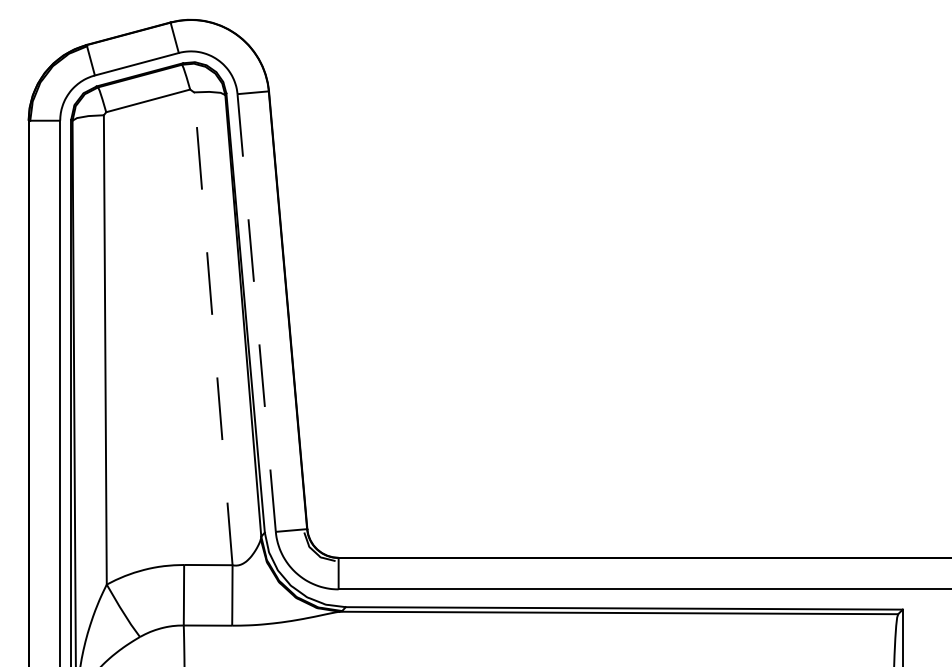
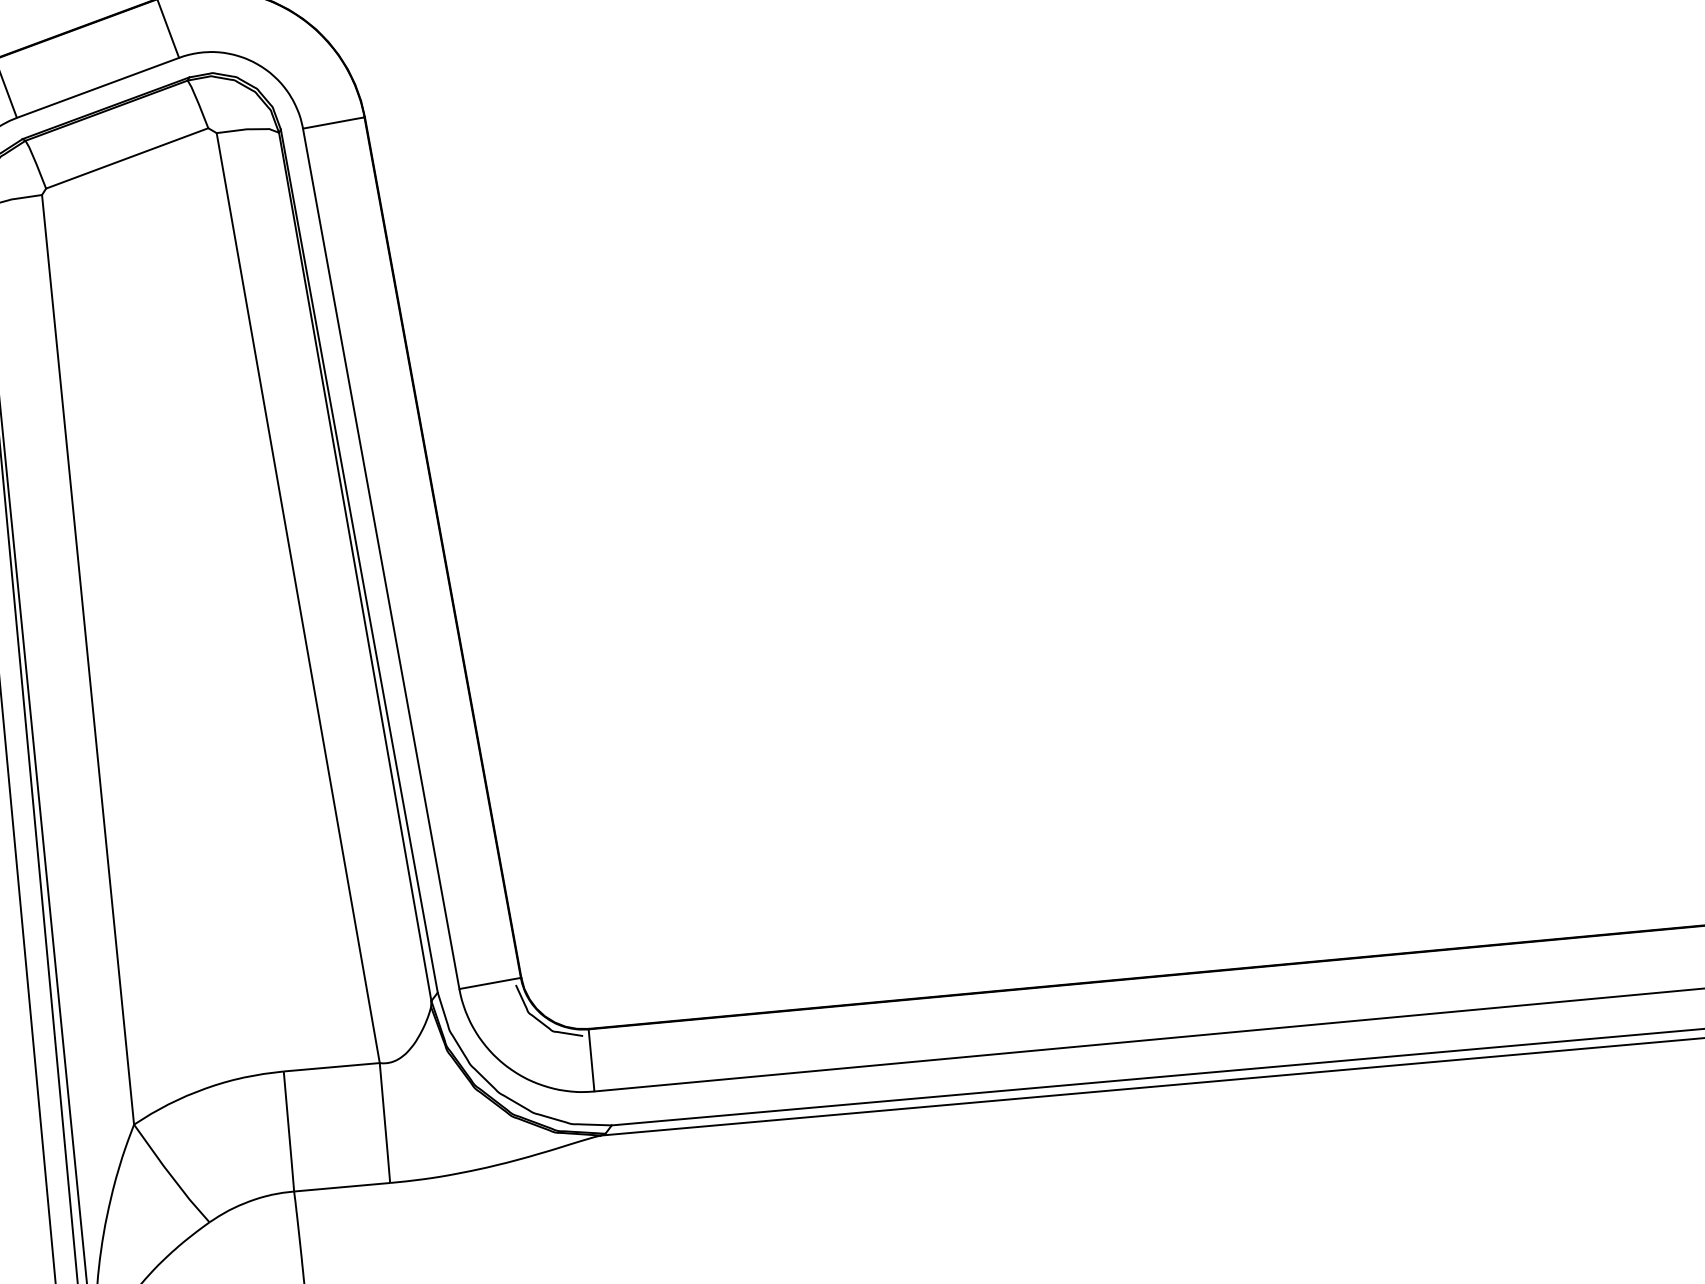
line: (256, 313) -> (380, 559), dashed -> solid
line: (213, 328) -> (298, 597), dashed -> solid

